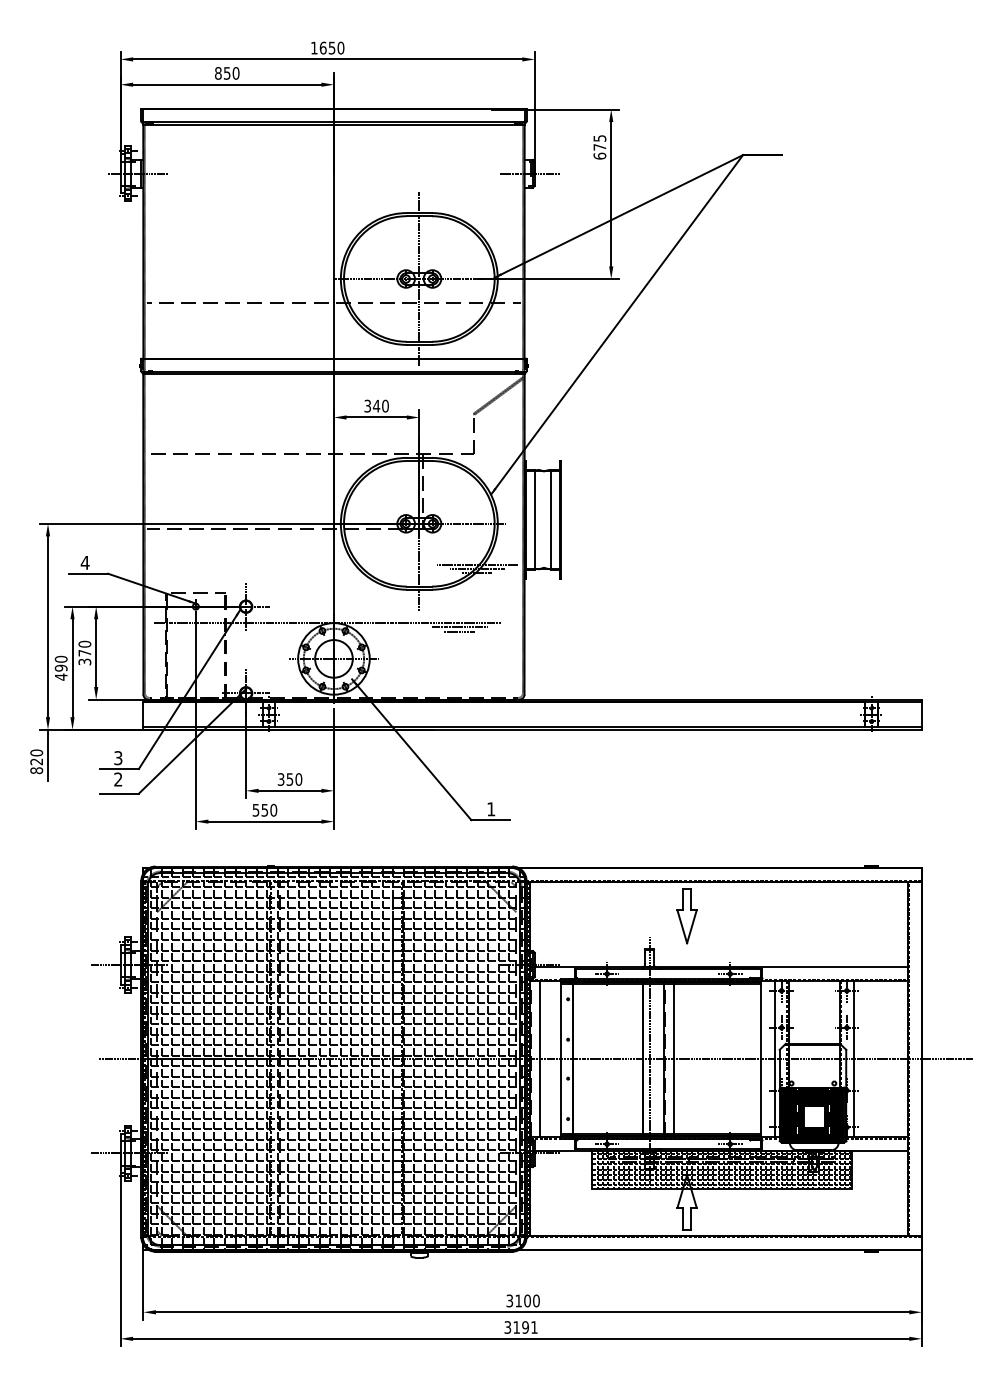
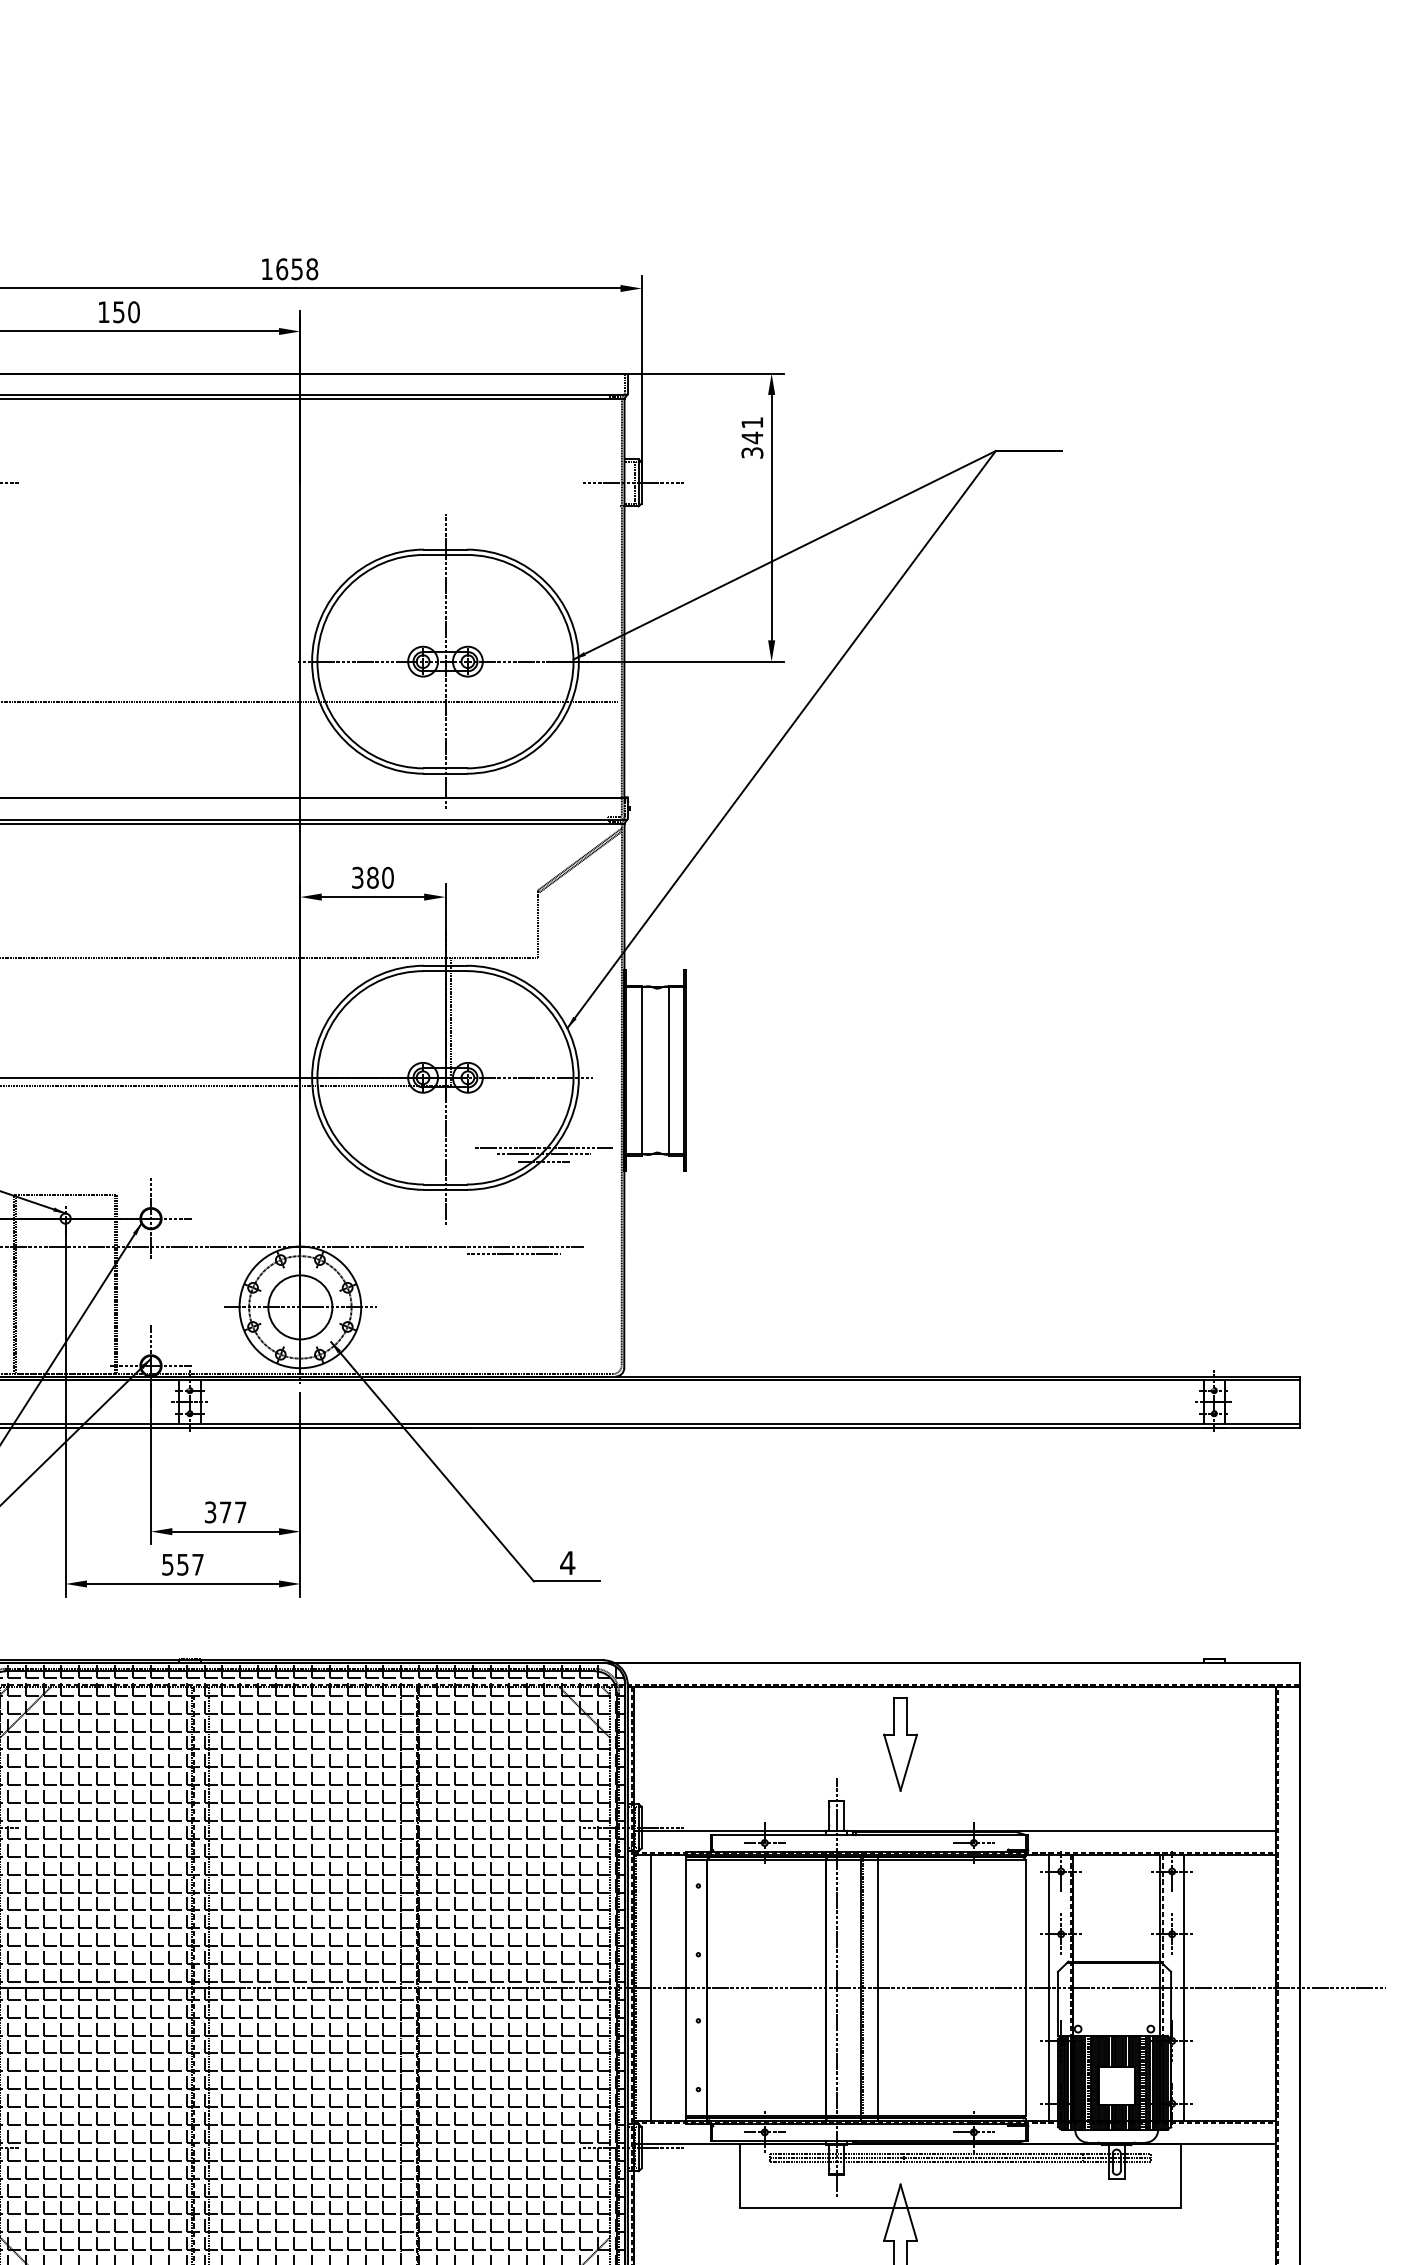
text: (340, 48) -> (311, 269), 1650 -> 1658
text: (218, 73) -> (104, 312), 850 -> 150
text: (599, 147) -> (751, 438), 675 -> 341
text: (376, 405) -> (372, 876), 340 -> 380
line: (459, 631) -> (513, 1260), removed
text: (294, 779) -> (233, 1512), 350 -> 377
text: (273, 809) -> (197, 1563), 550 -> 557
text: (490, 809) -> (566, 1563), 1 -> 4
hatch: (721, 1169) -> (959, 2175), removed

